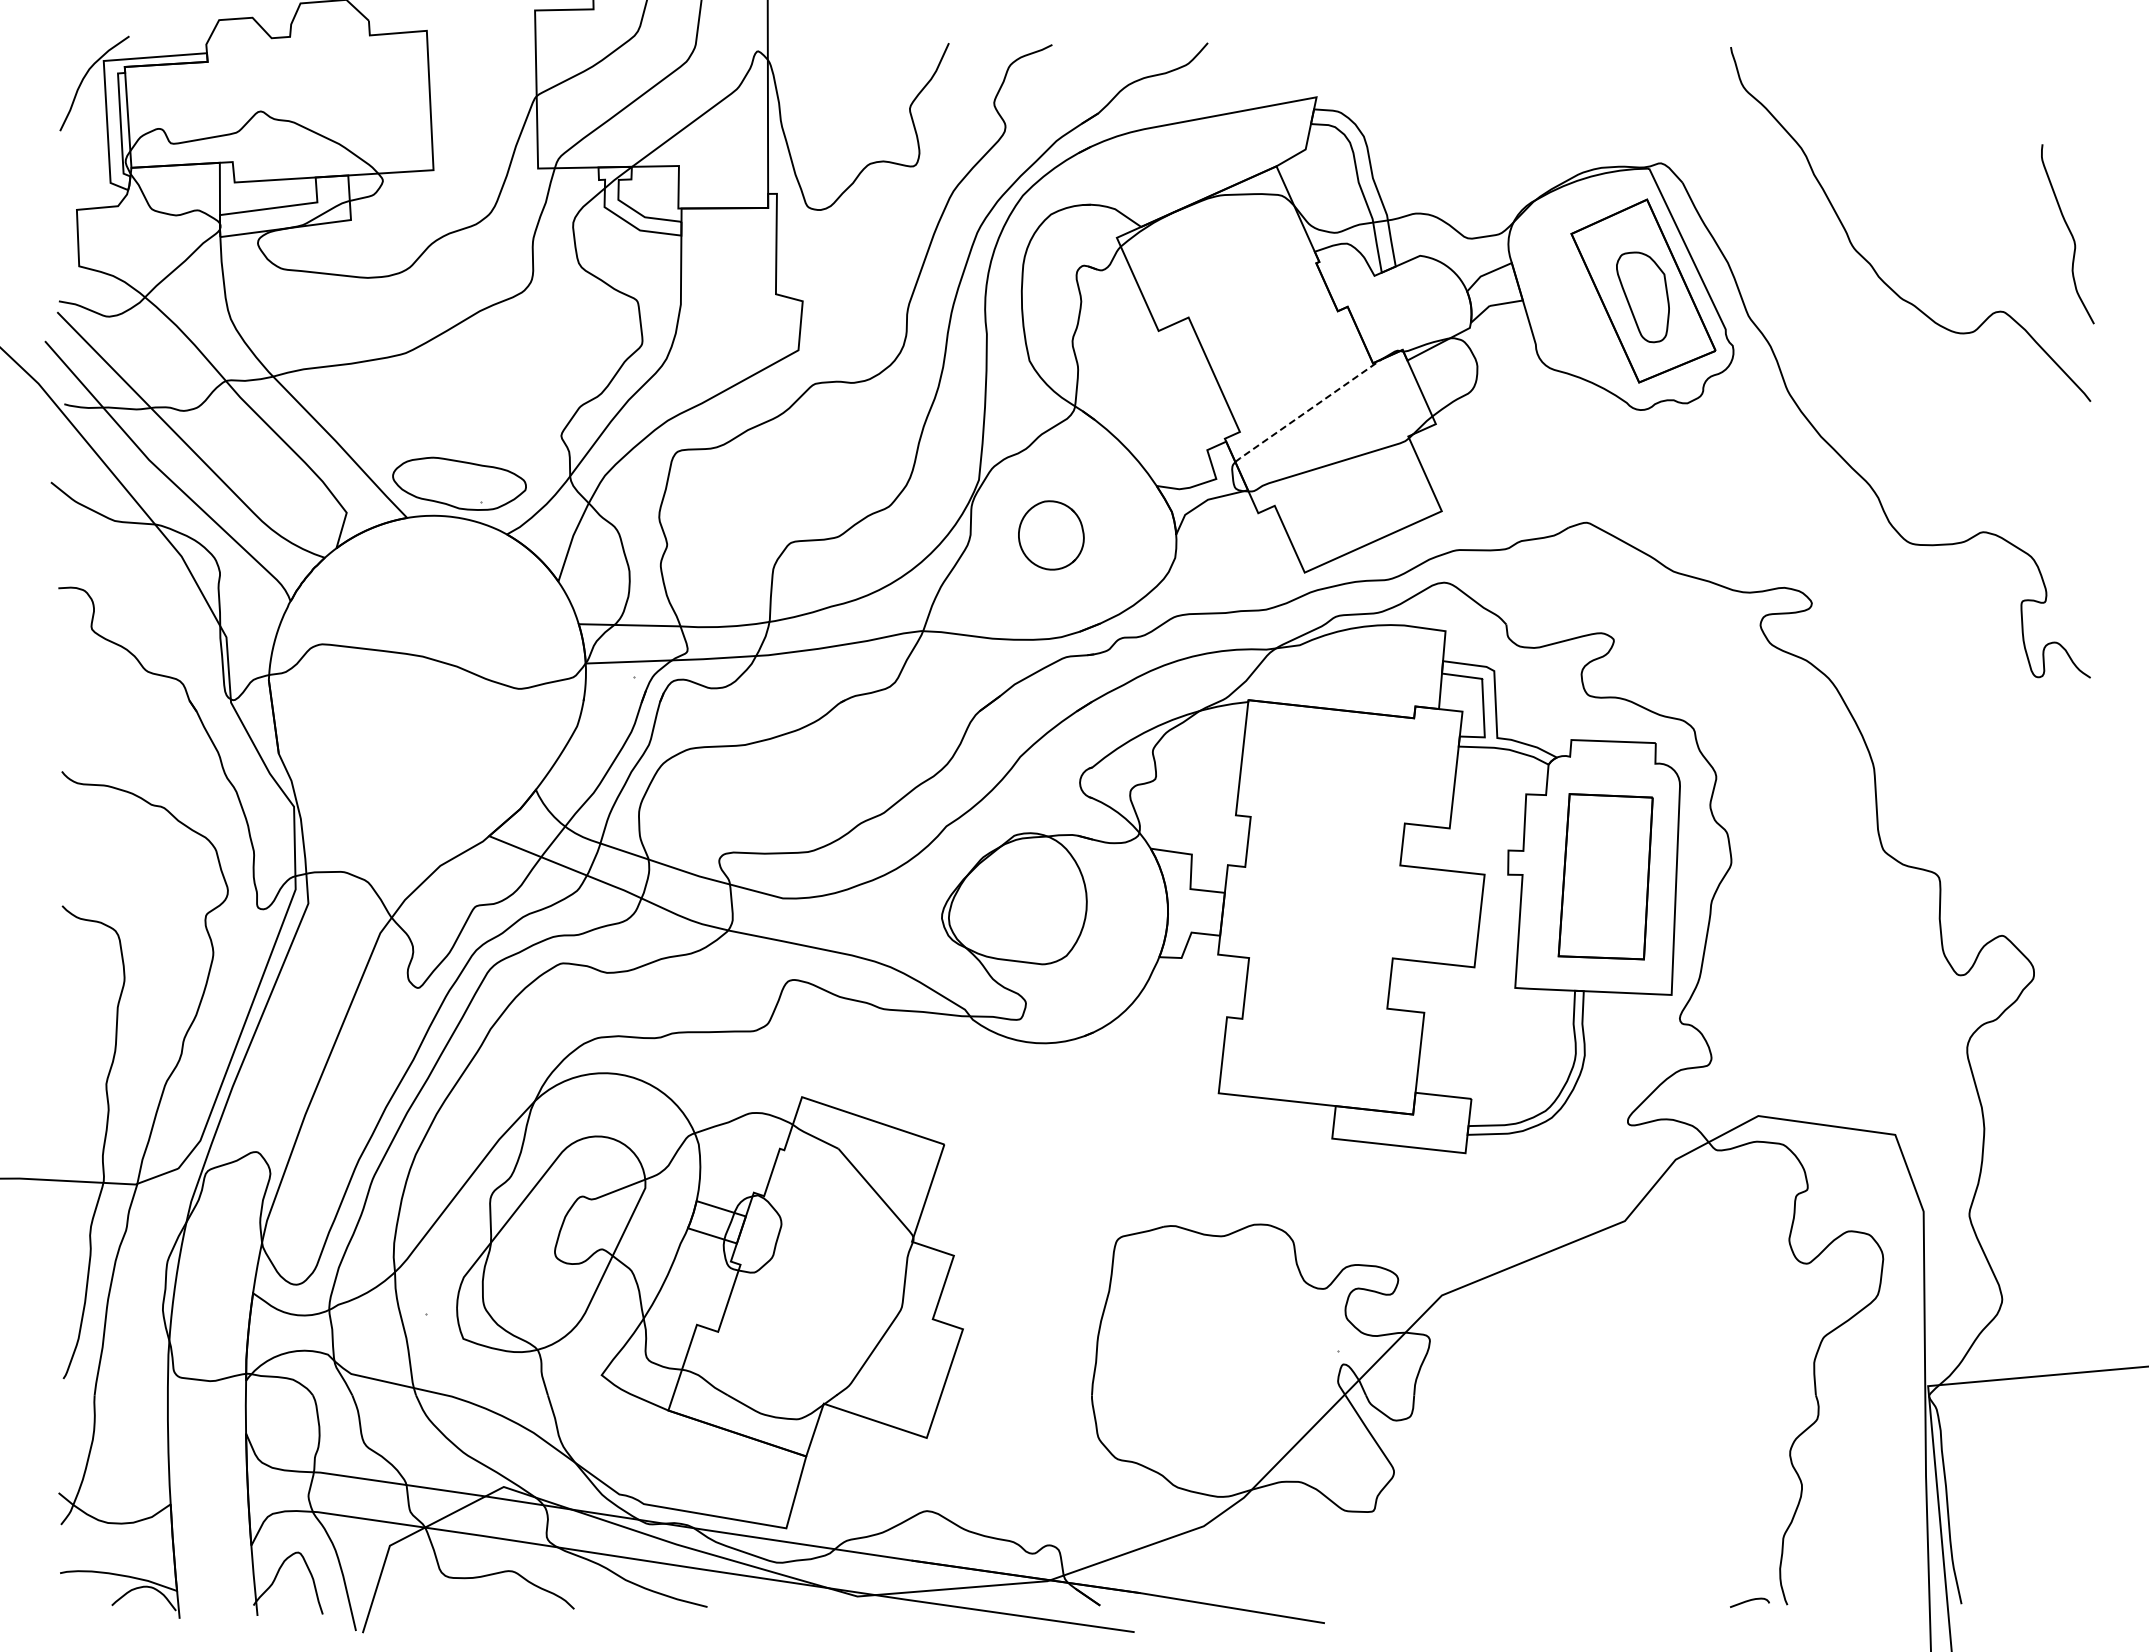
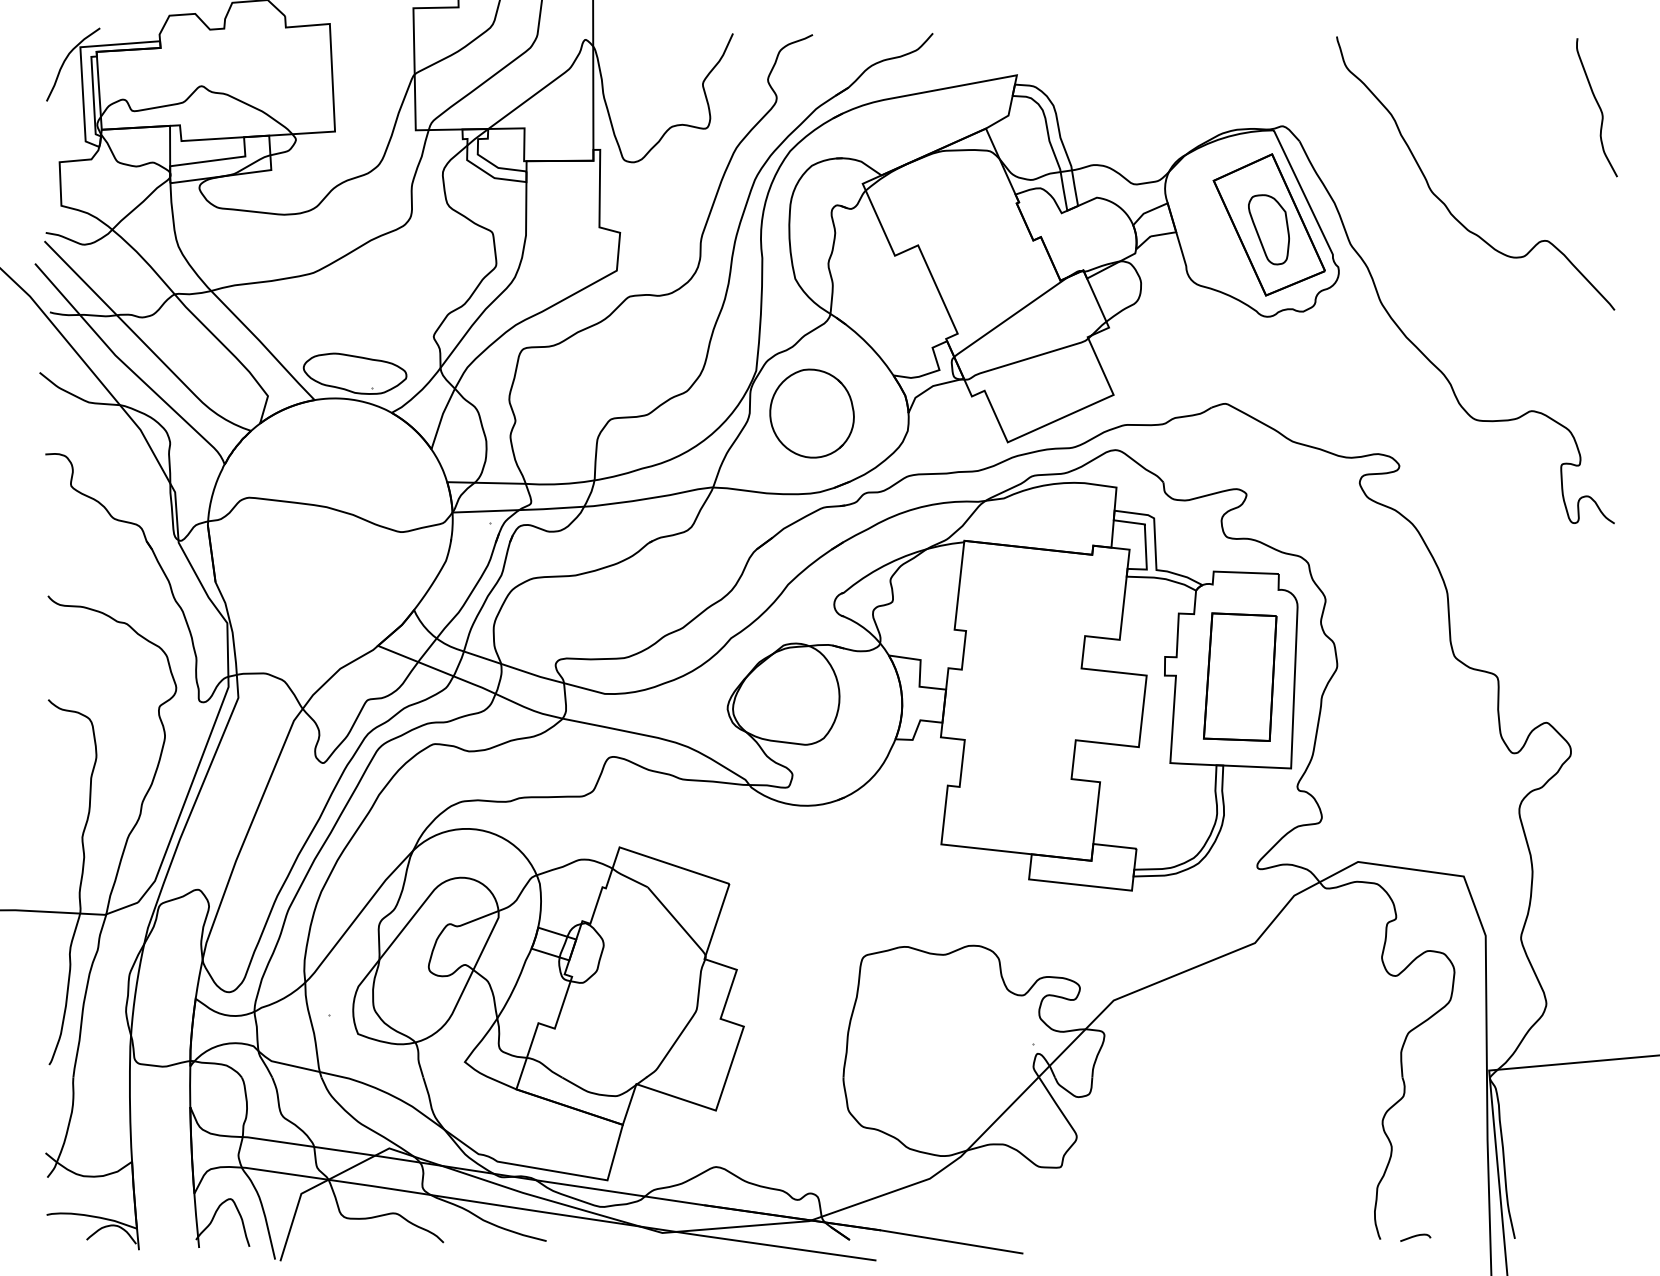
curve: (2069, 232) -> (1598, 106), moved
line: (1308, 410) -> (1010, 317), dashed -> solid
part: (1051, 535) -> (812, 413), size x1.67
curve: (1749, 1601) -> (1415, 1236), moved

